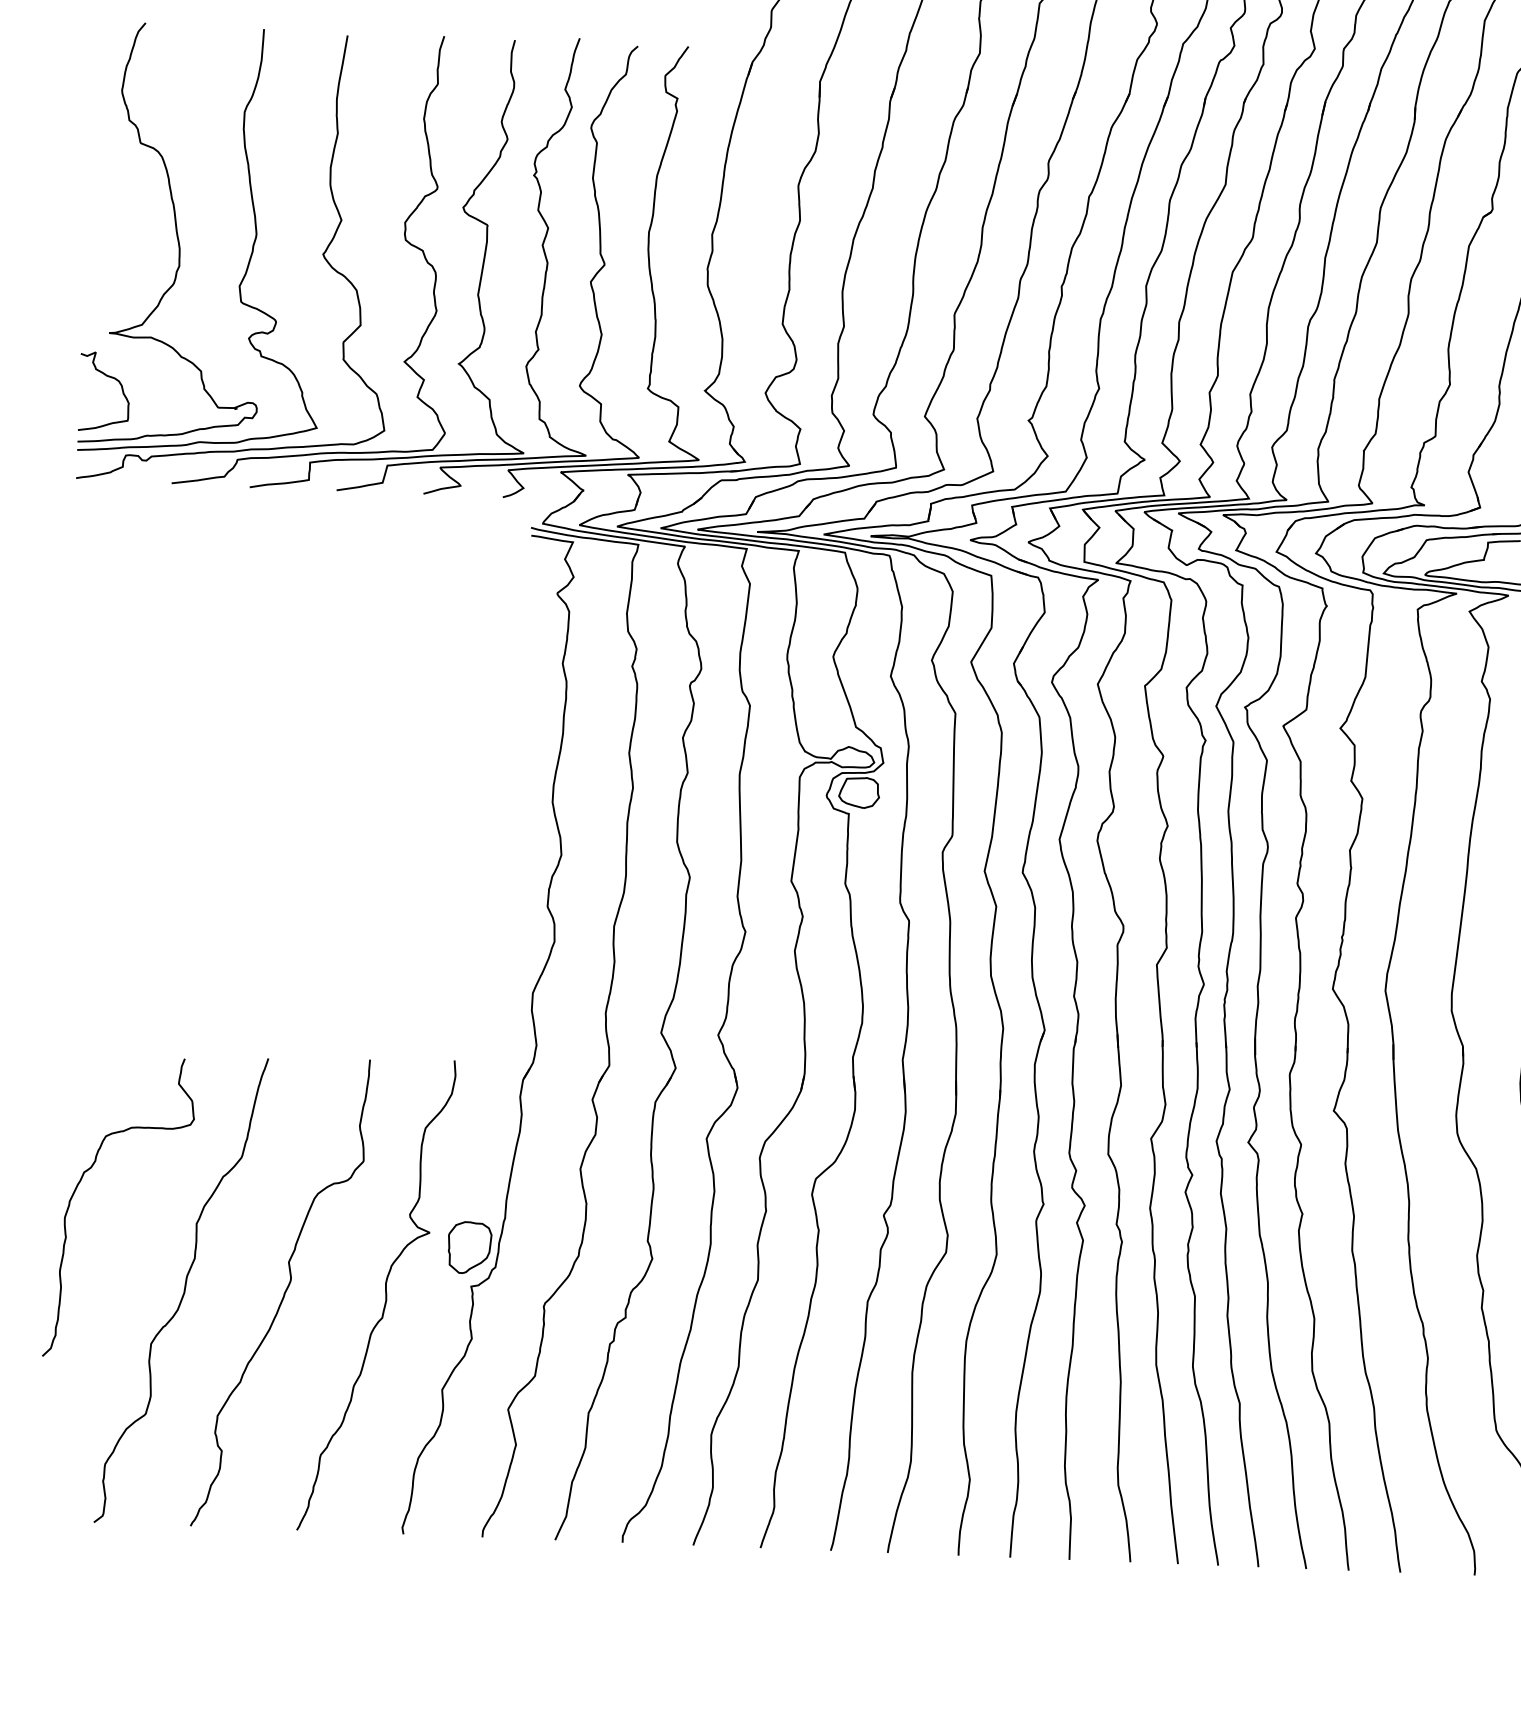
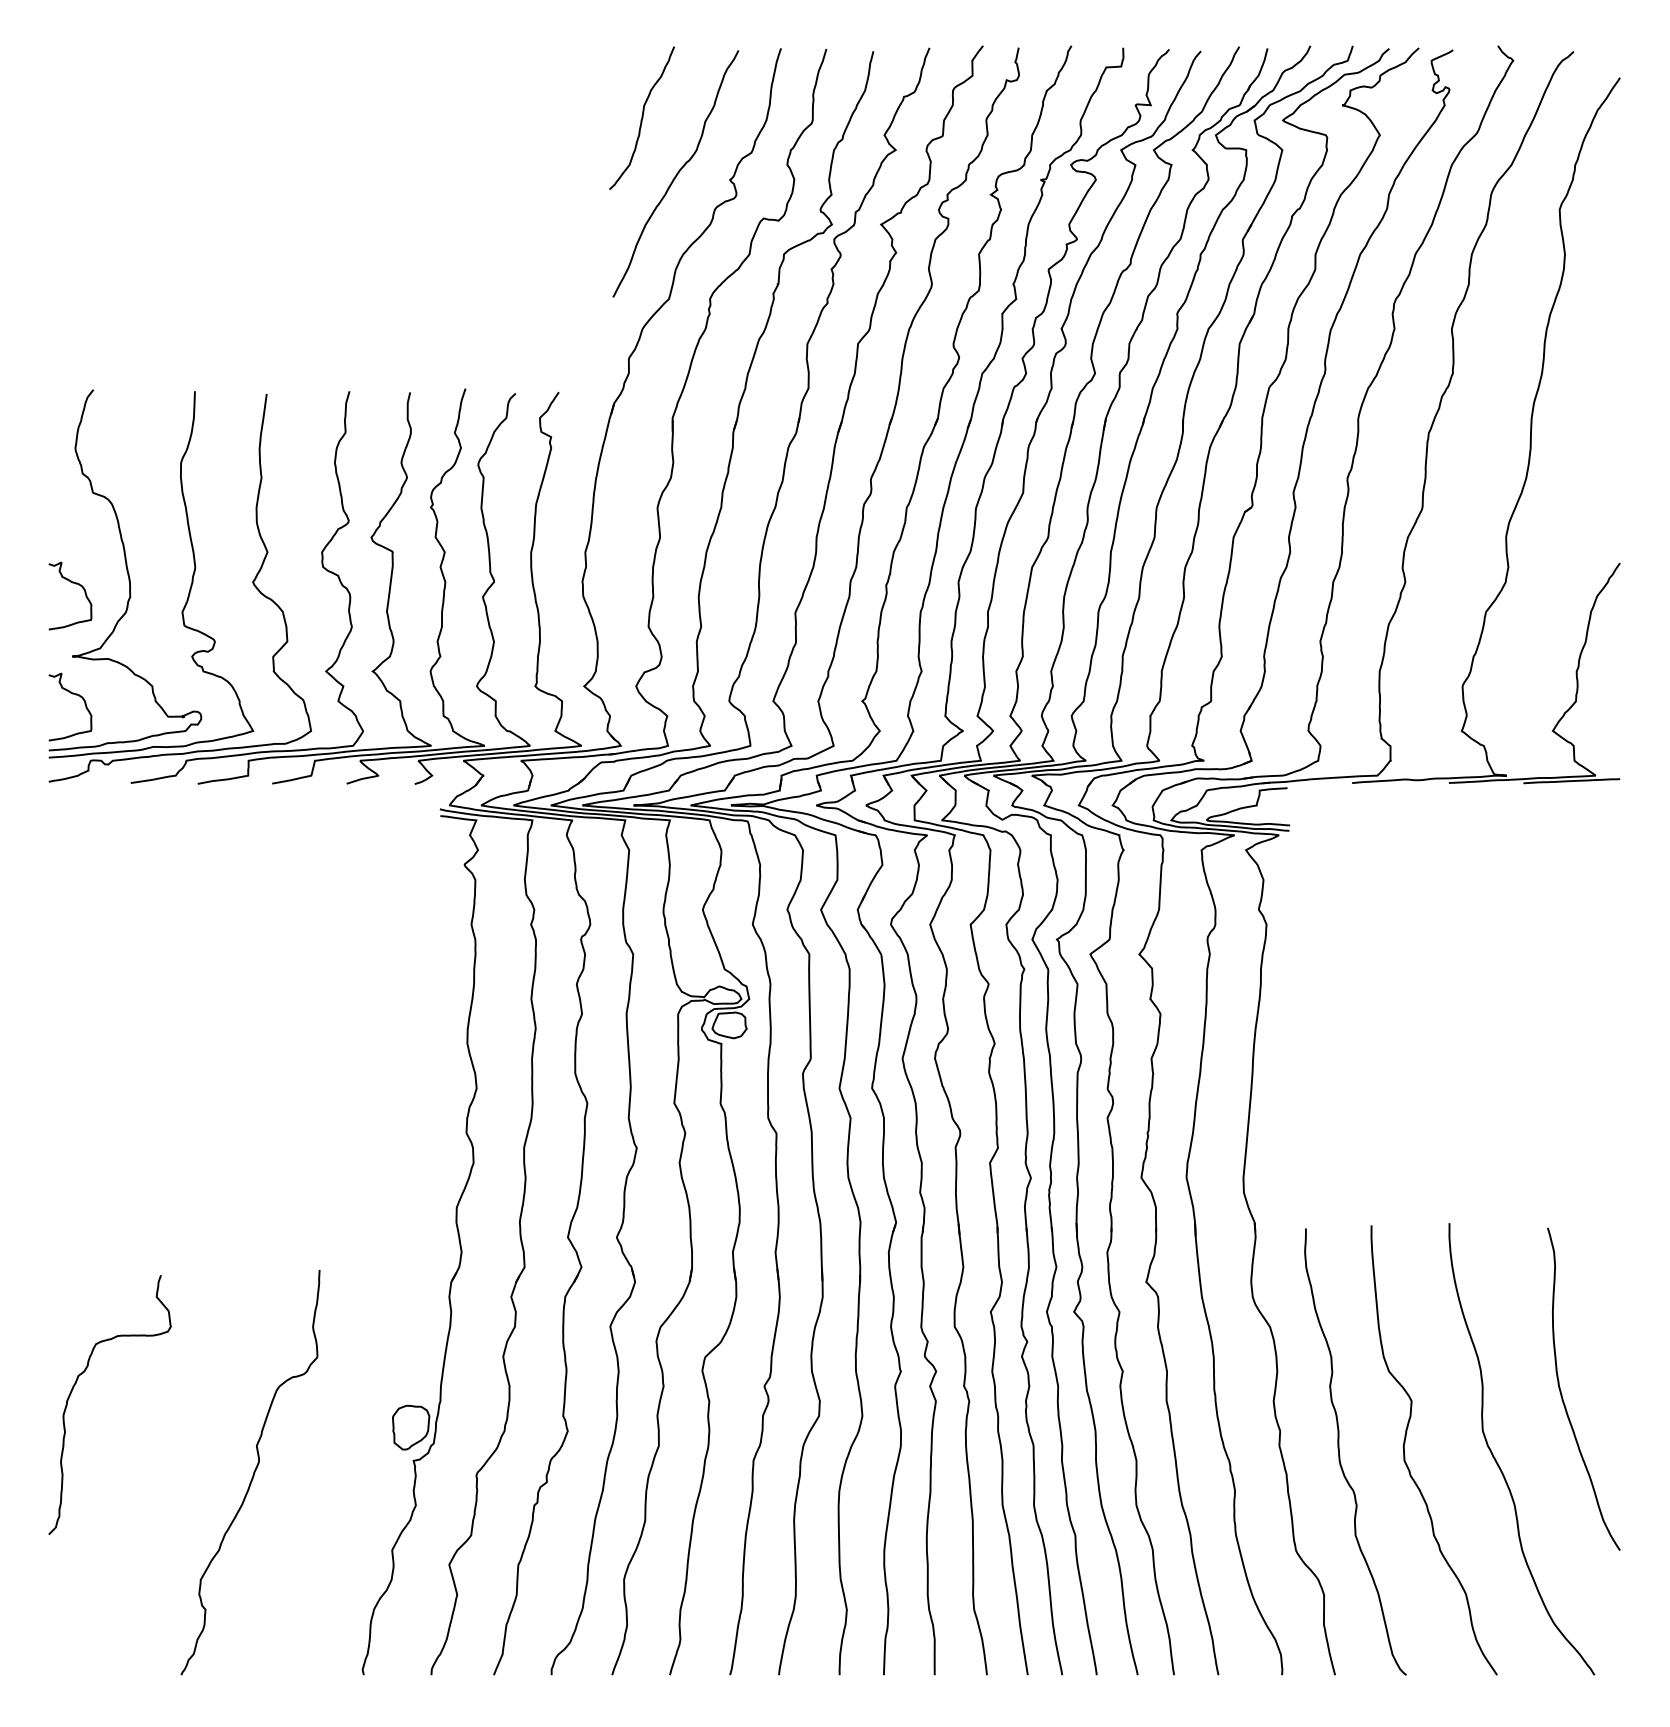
curve: (116, 249) -> (75, 584), added
curve: (183, 1290) -> (167, 1473), removed
curve: (385, 1295) -> (340, 1471), removed

